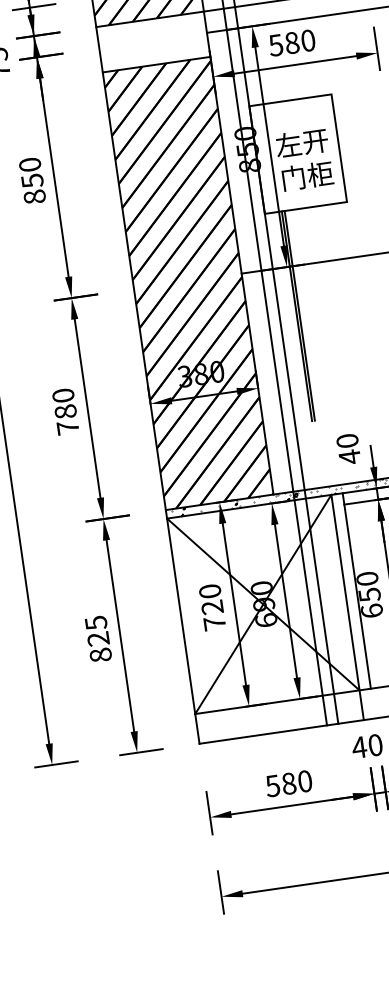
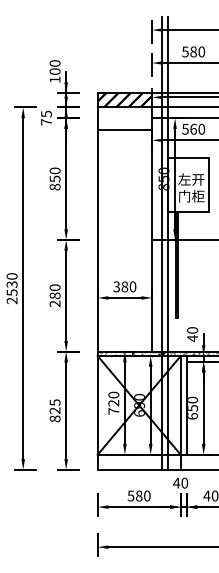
text: (291, 41) -> (193, 128), 580 -> 560
hatch: (187, 282) -> (124, 240), removed
text: (66, 427) -> (54, 303), 780 -> 280

